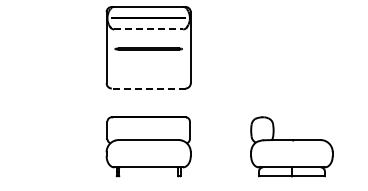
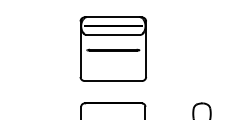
line: (148, 29) -> (113, 34), dashed -> solid
line: (148, 88) -> (113, 80), dashed -> solid

